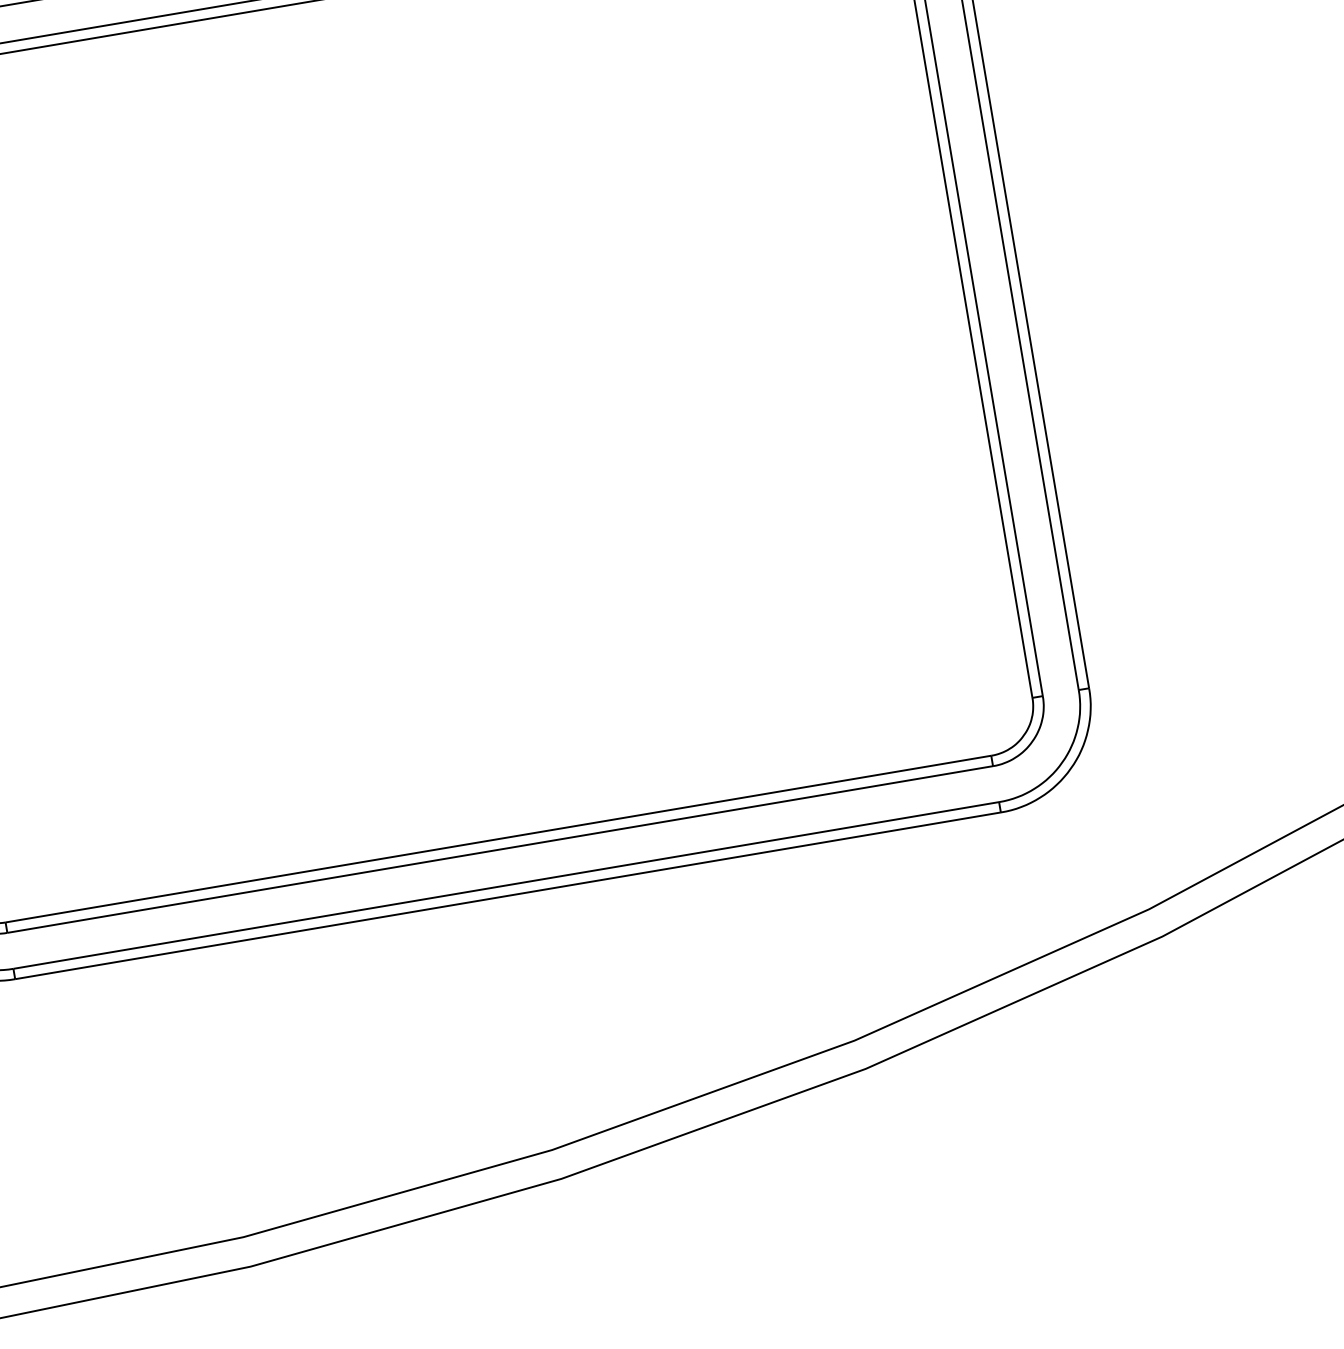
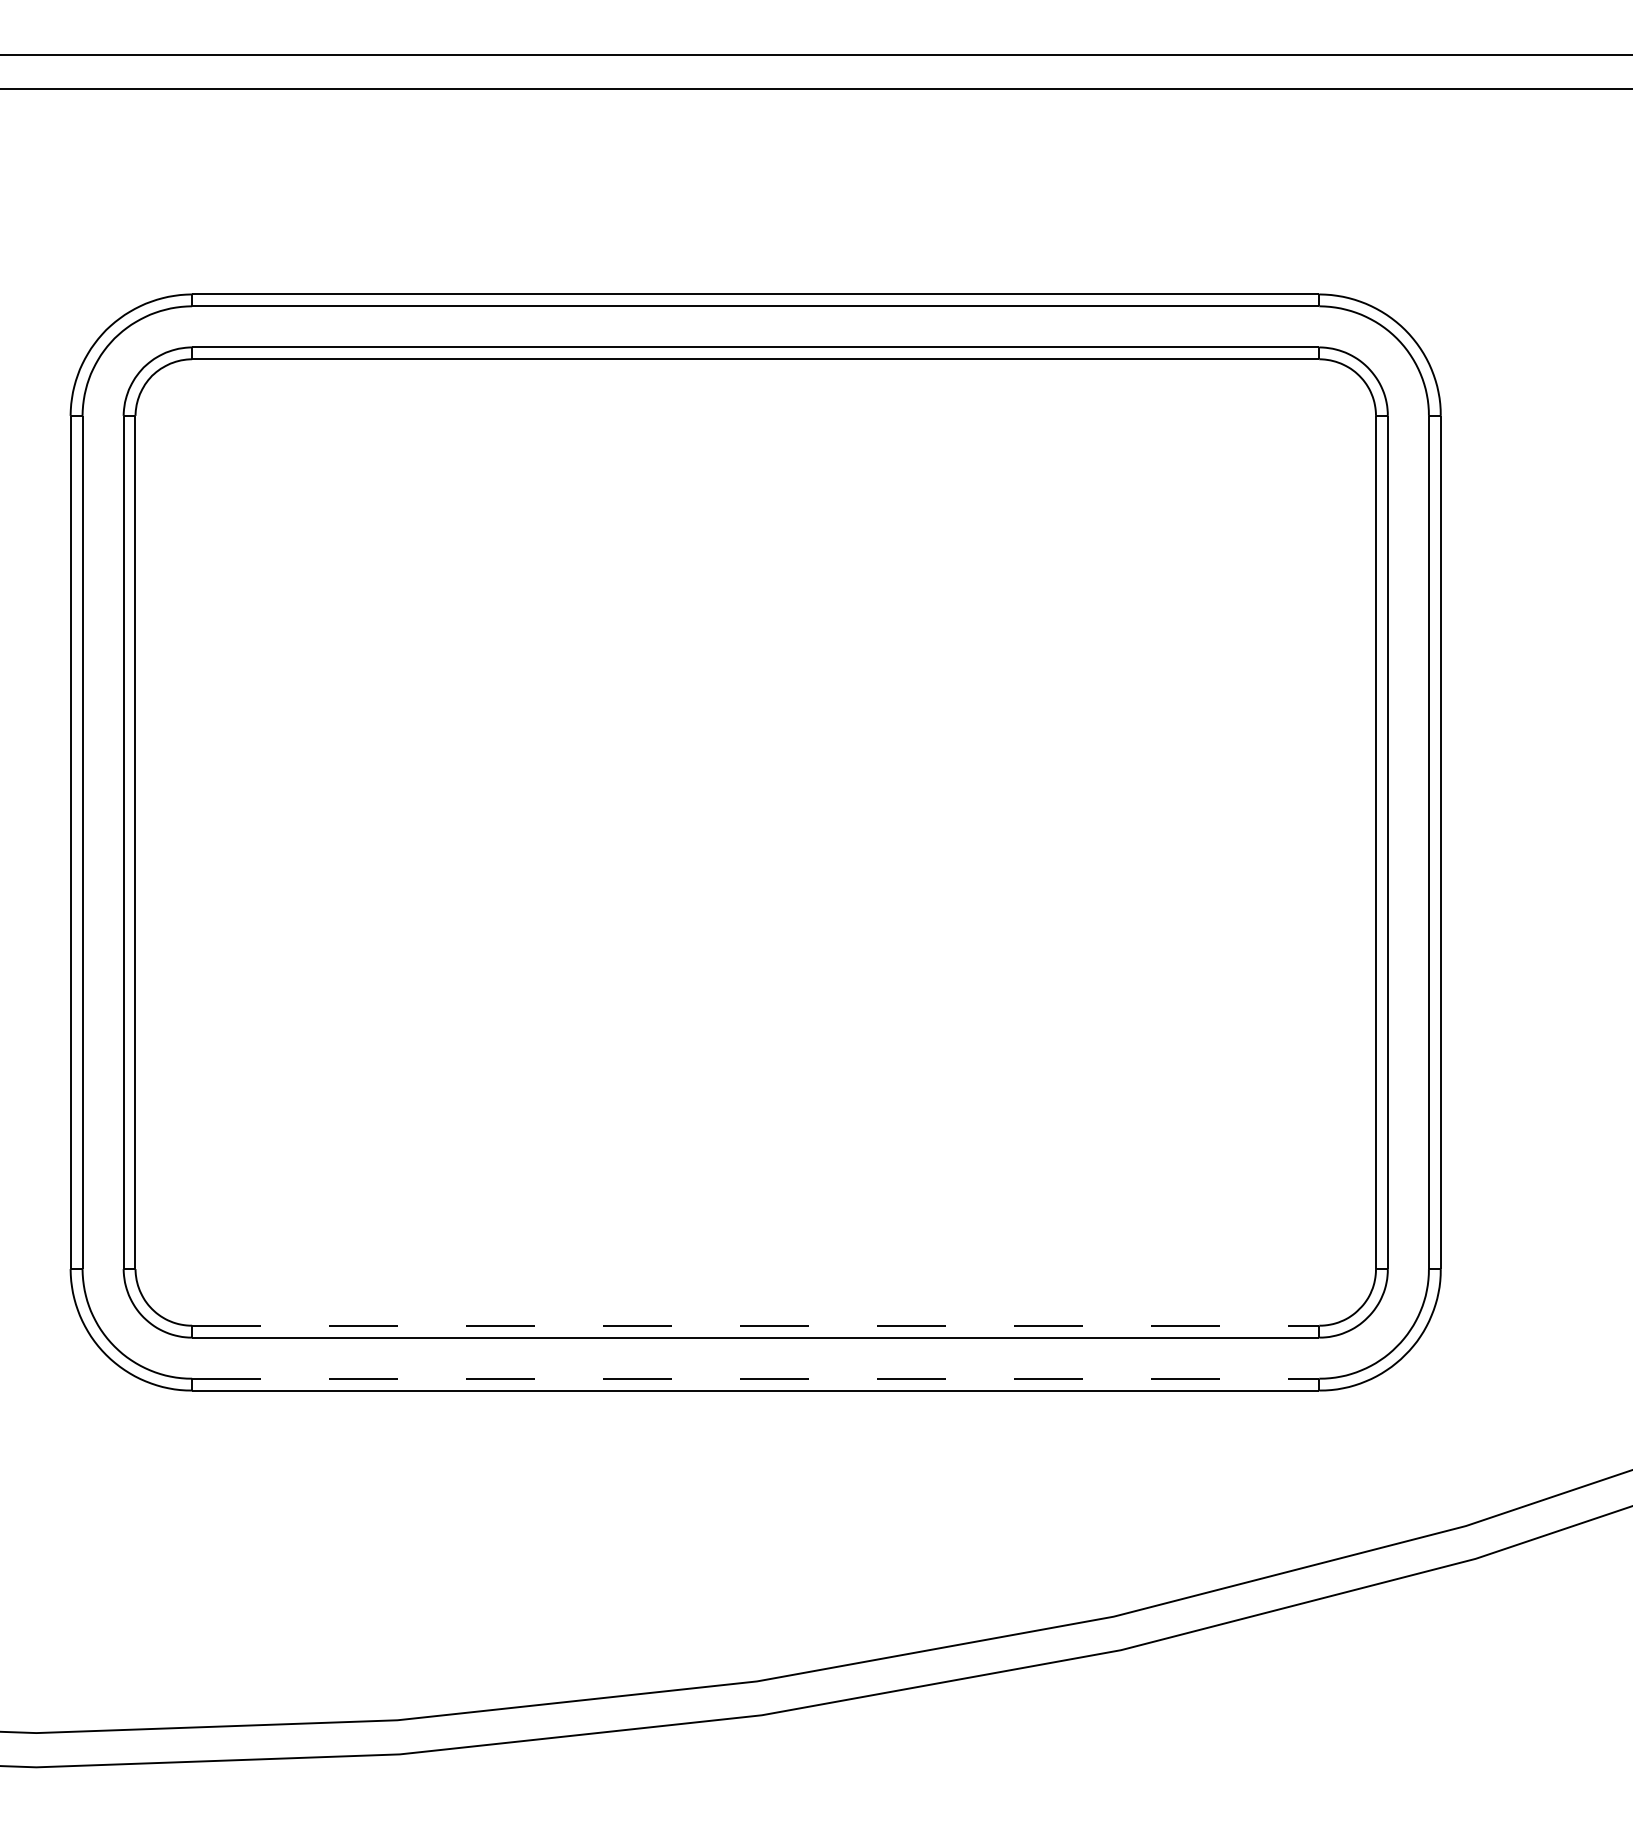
line: (498, 838) -> (755, 1325), solid -> dashed
line: (506, 885) -> (755, 1378), solid -> dashed

